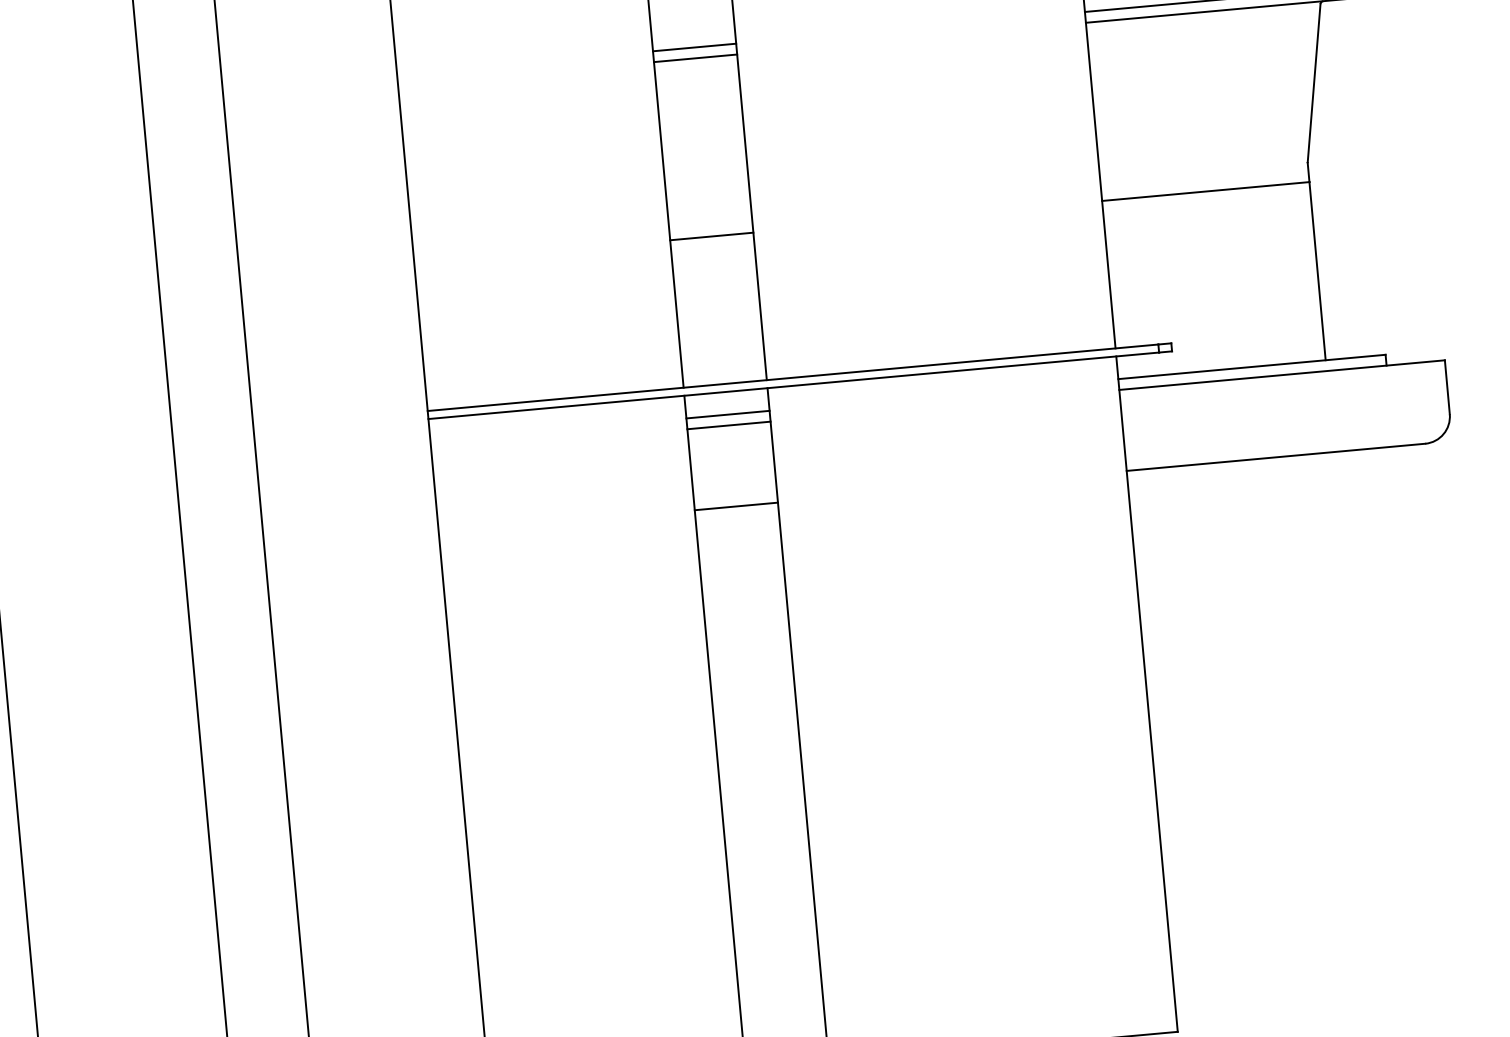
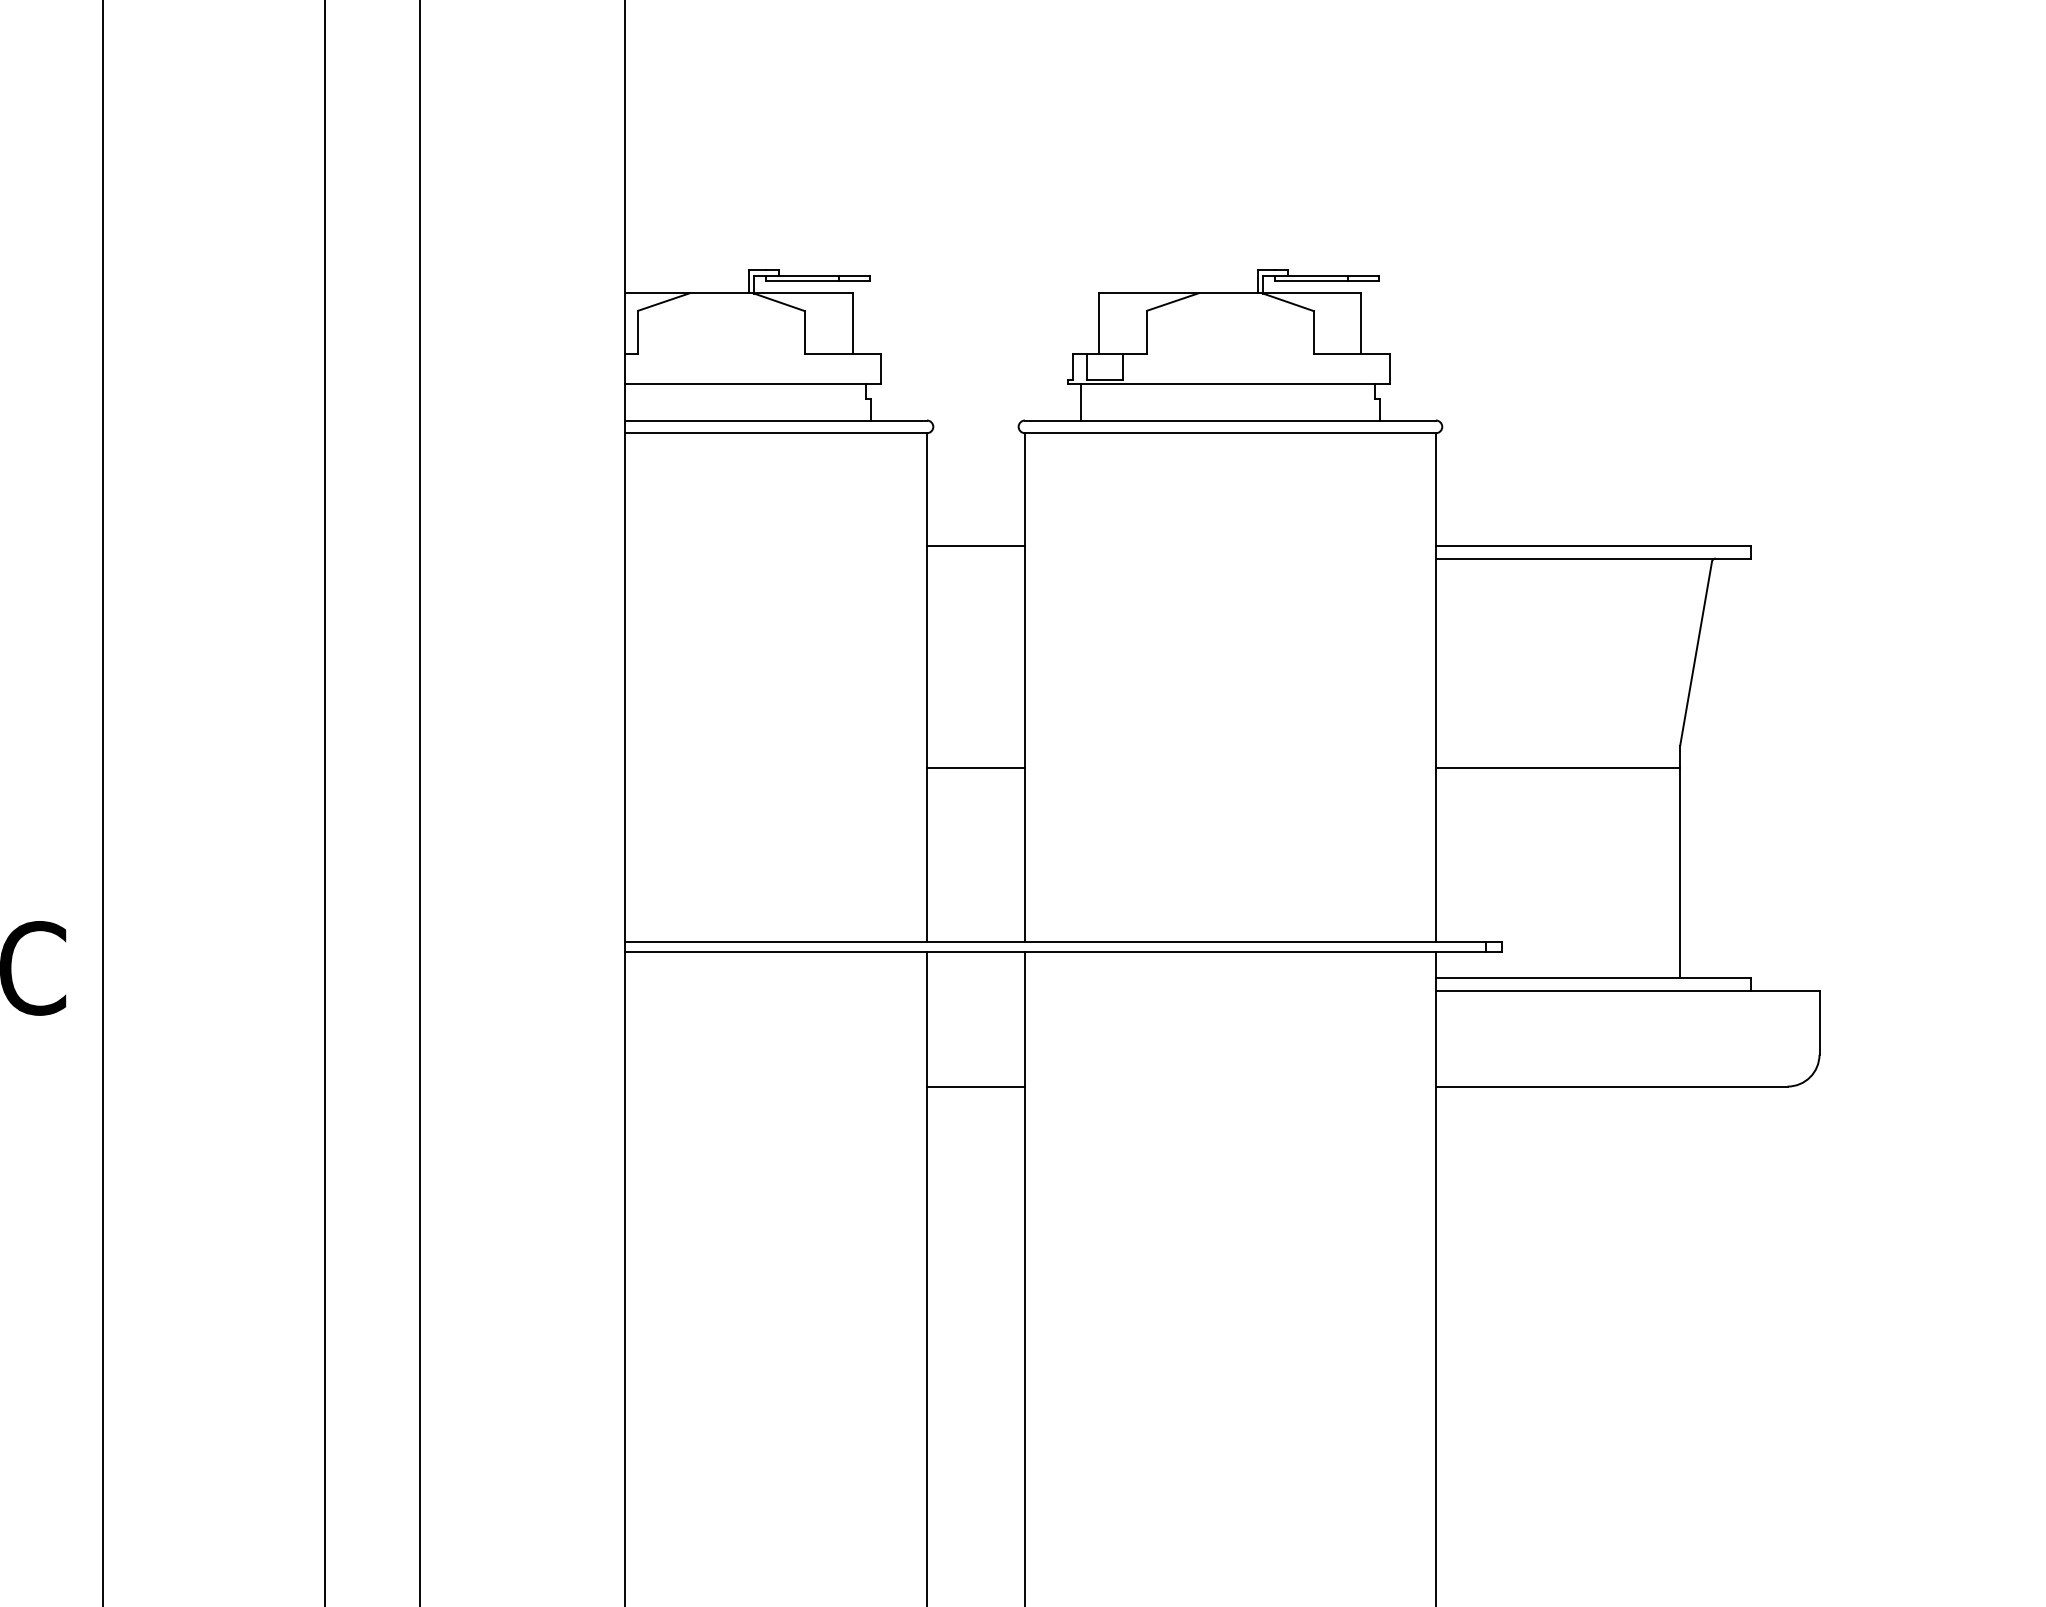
line: (695, 58) -> (975, 558), removed
line: (727, 414) -> (975, 978), removed
line: (728, 425) -> (975, 991), removed

